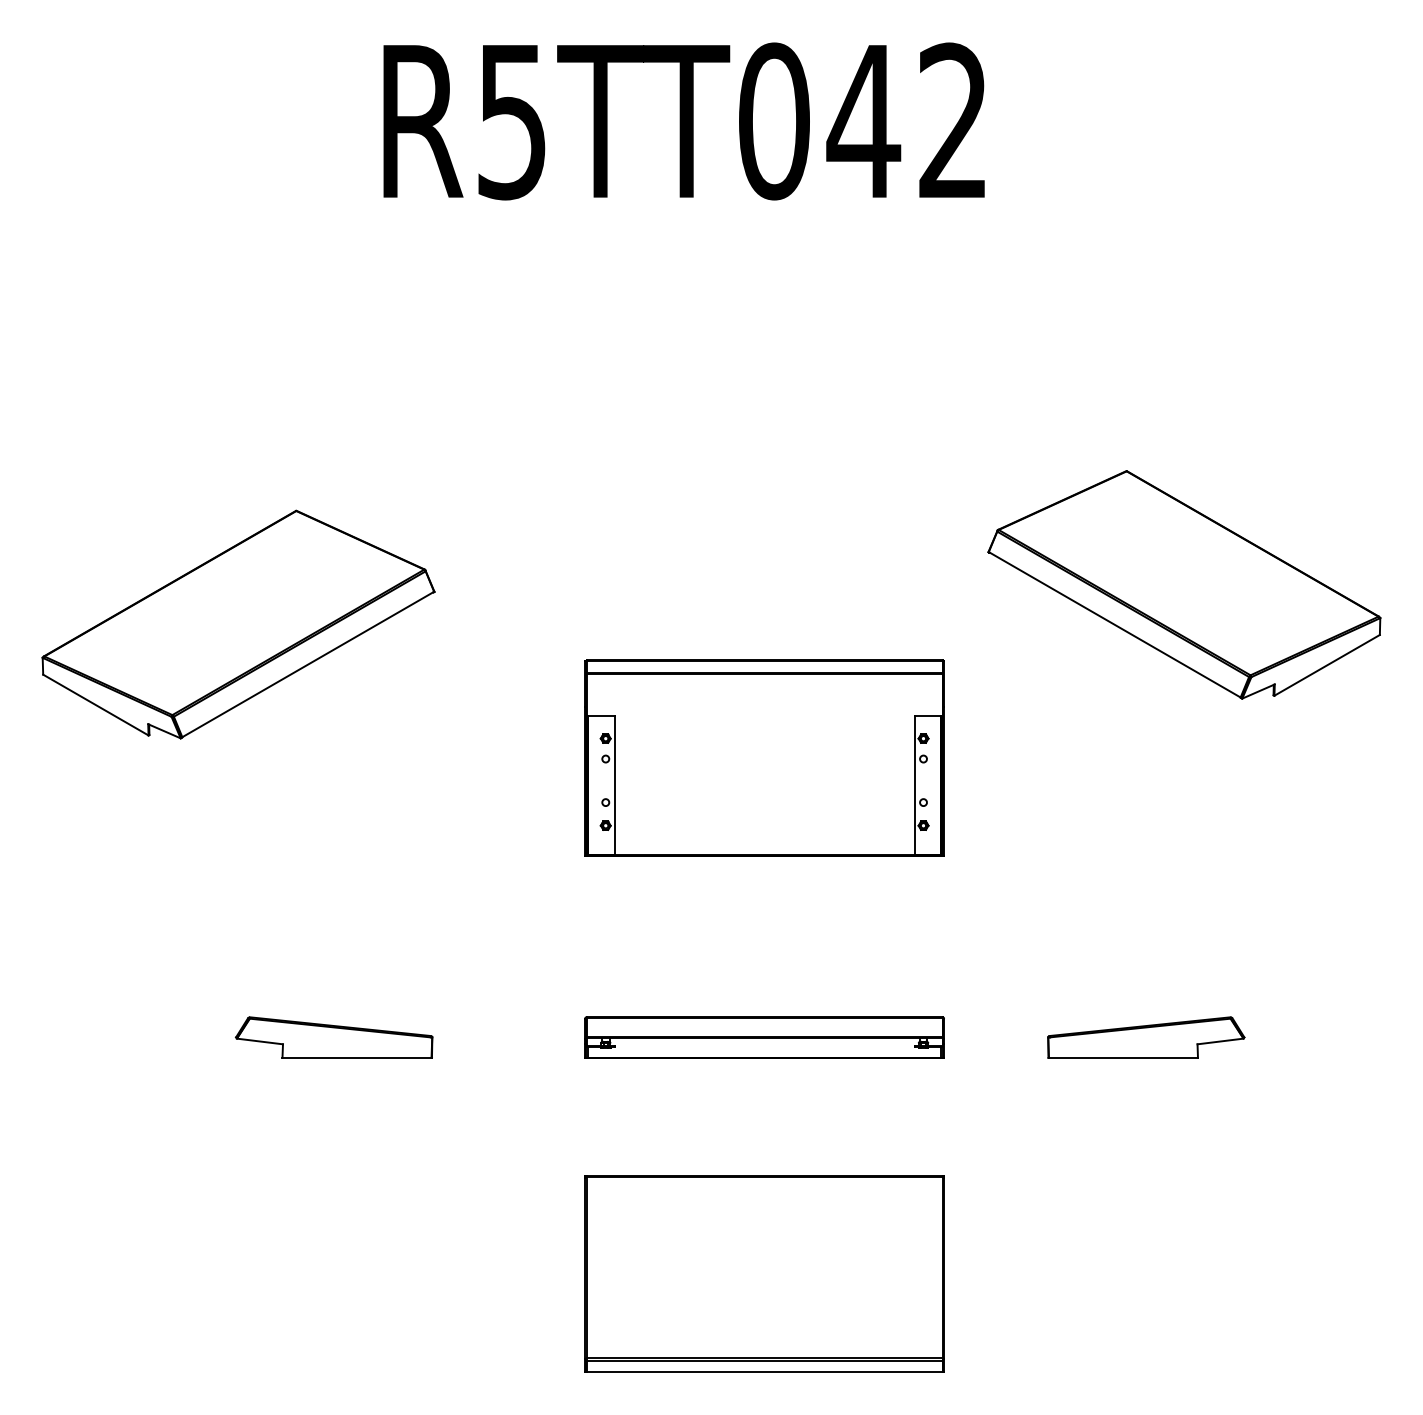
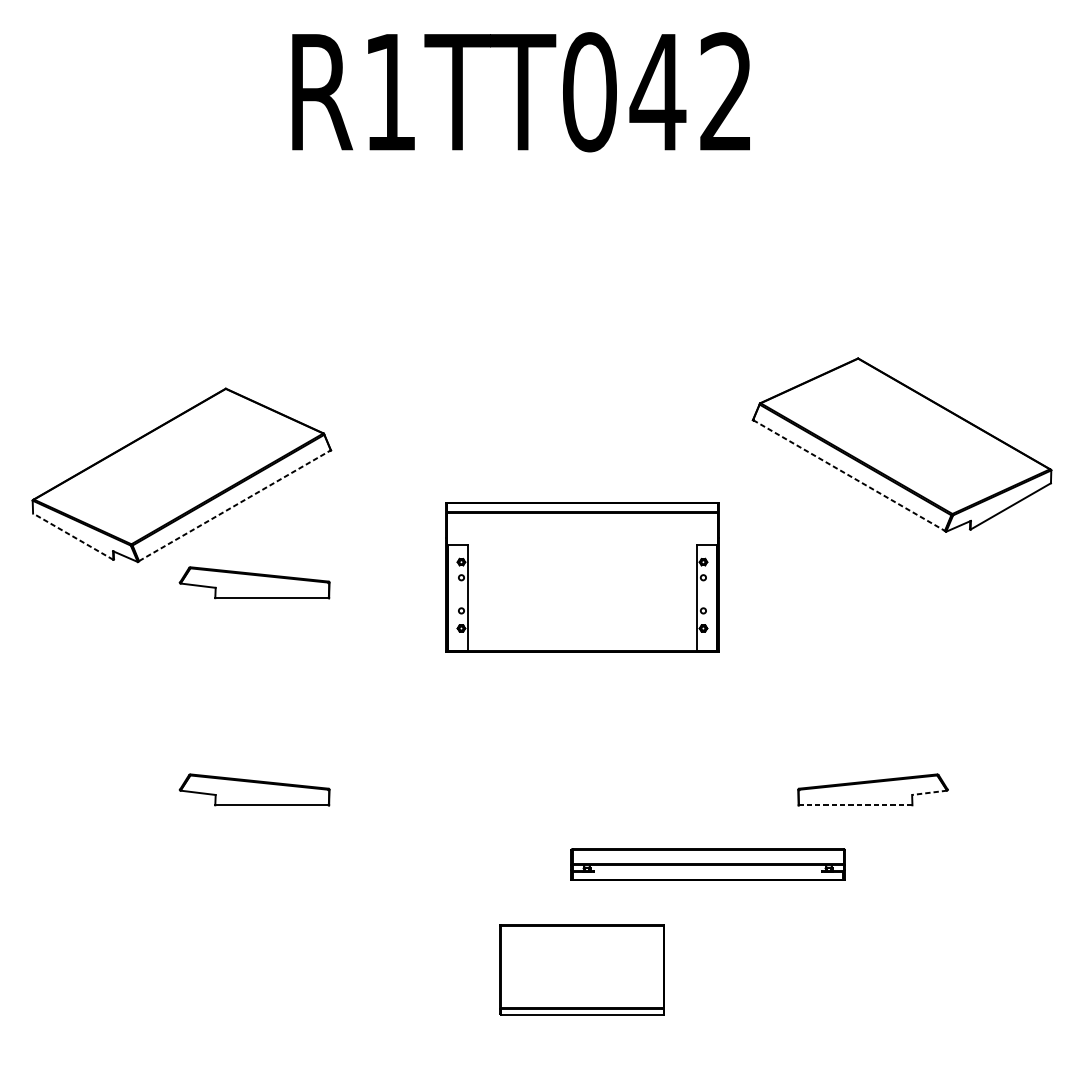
text: (511, 122) -> (389, 93), R5TT042 -> R1TT042
line: (1115, 625) -> (849, 476), solid -> dashed
line: (308, 664) -> (235, 505), solid -> dashed
line: (95, 705) -> (72, 536), solid -> dashed
part: (333, 765) -> (254, 582), added
part: (764, 1037) -> (708, 864), moved
line: (1220, 1041) -> (929, 792), solid -> dashed
line: (1122, 1057) -> (854, 805), solid -> dashed
part: (764, 1273) -> (582, 969), size x0.6

